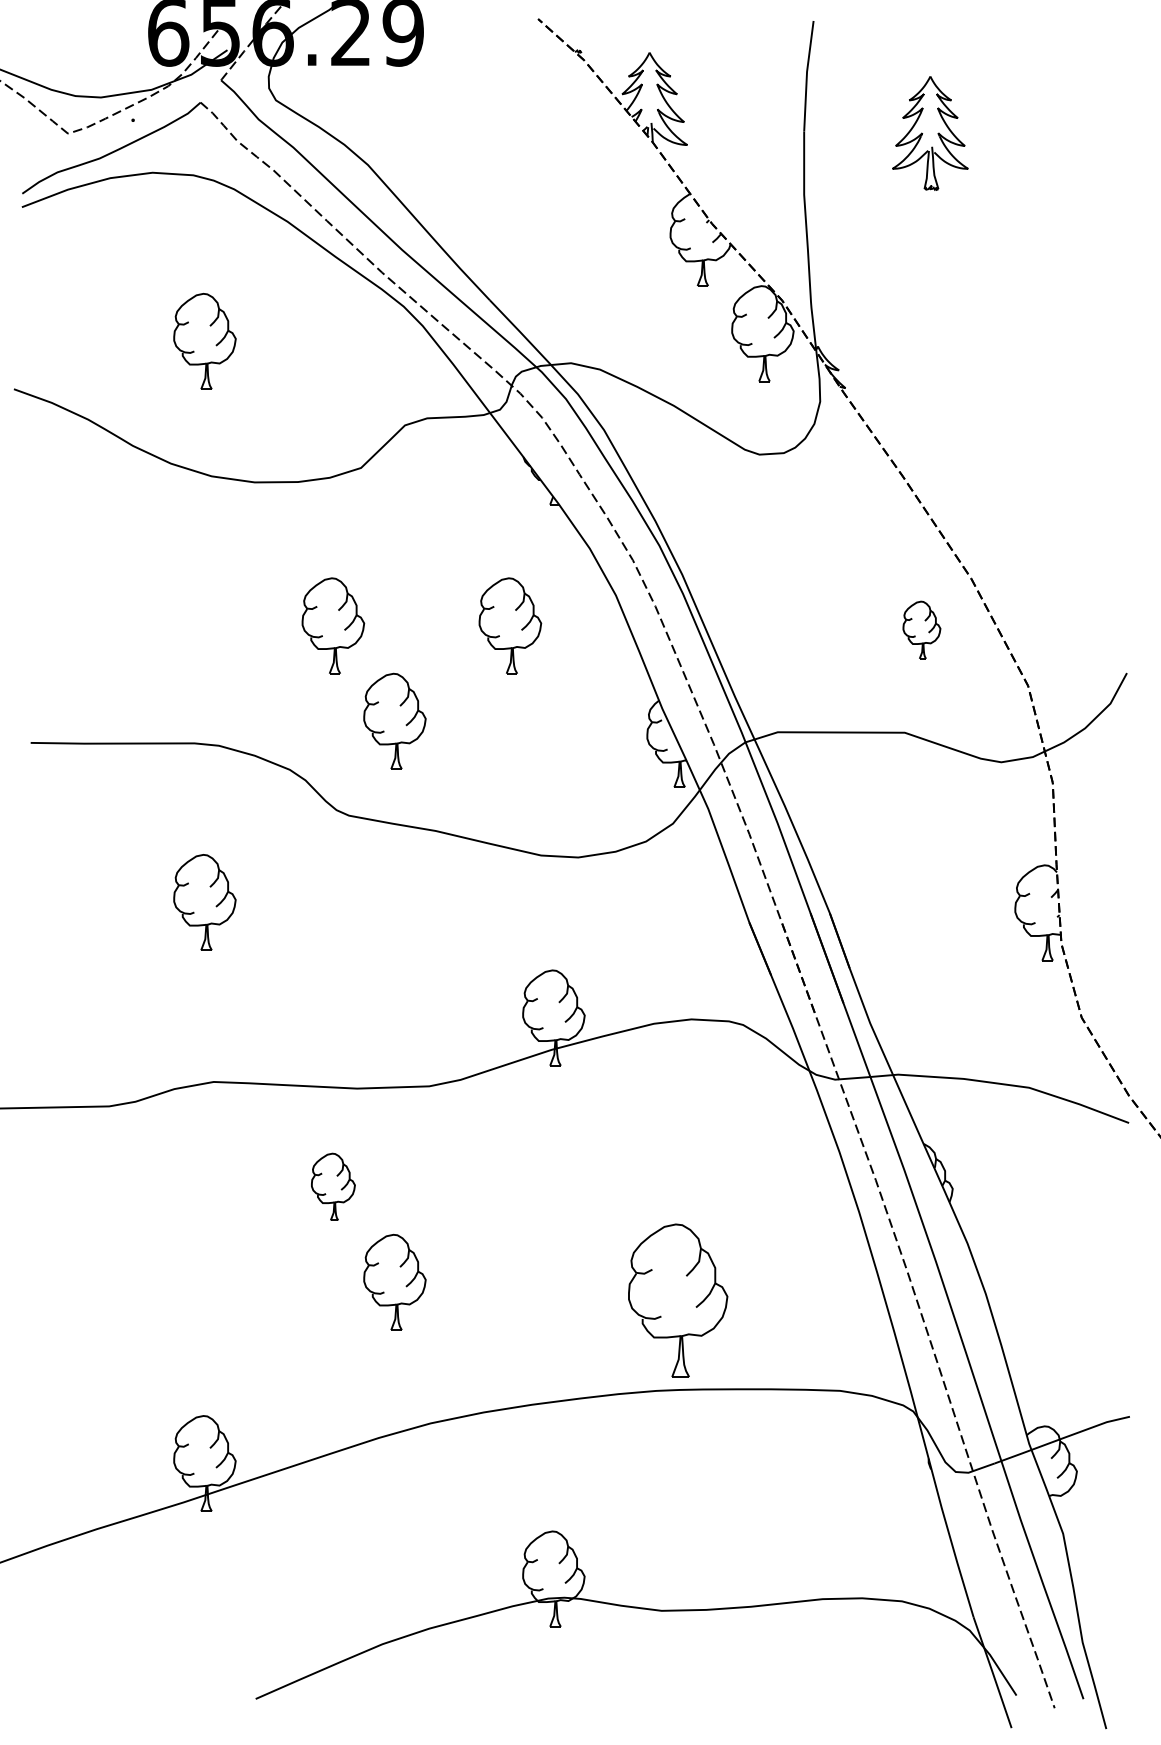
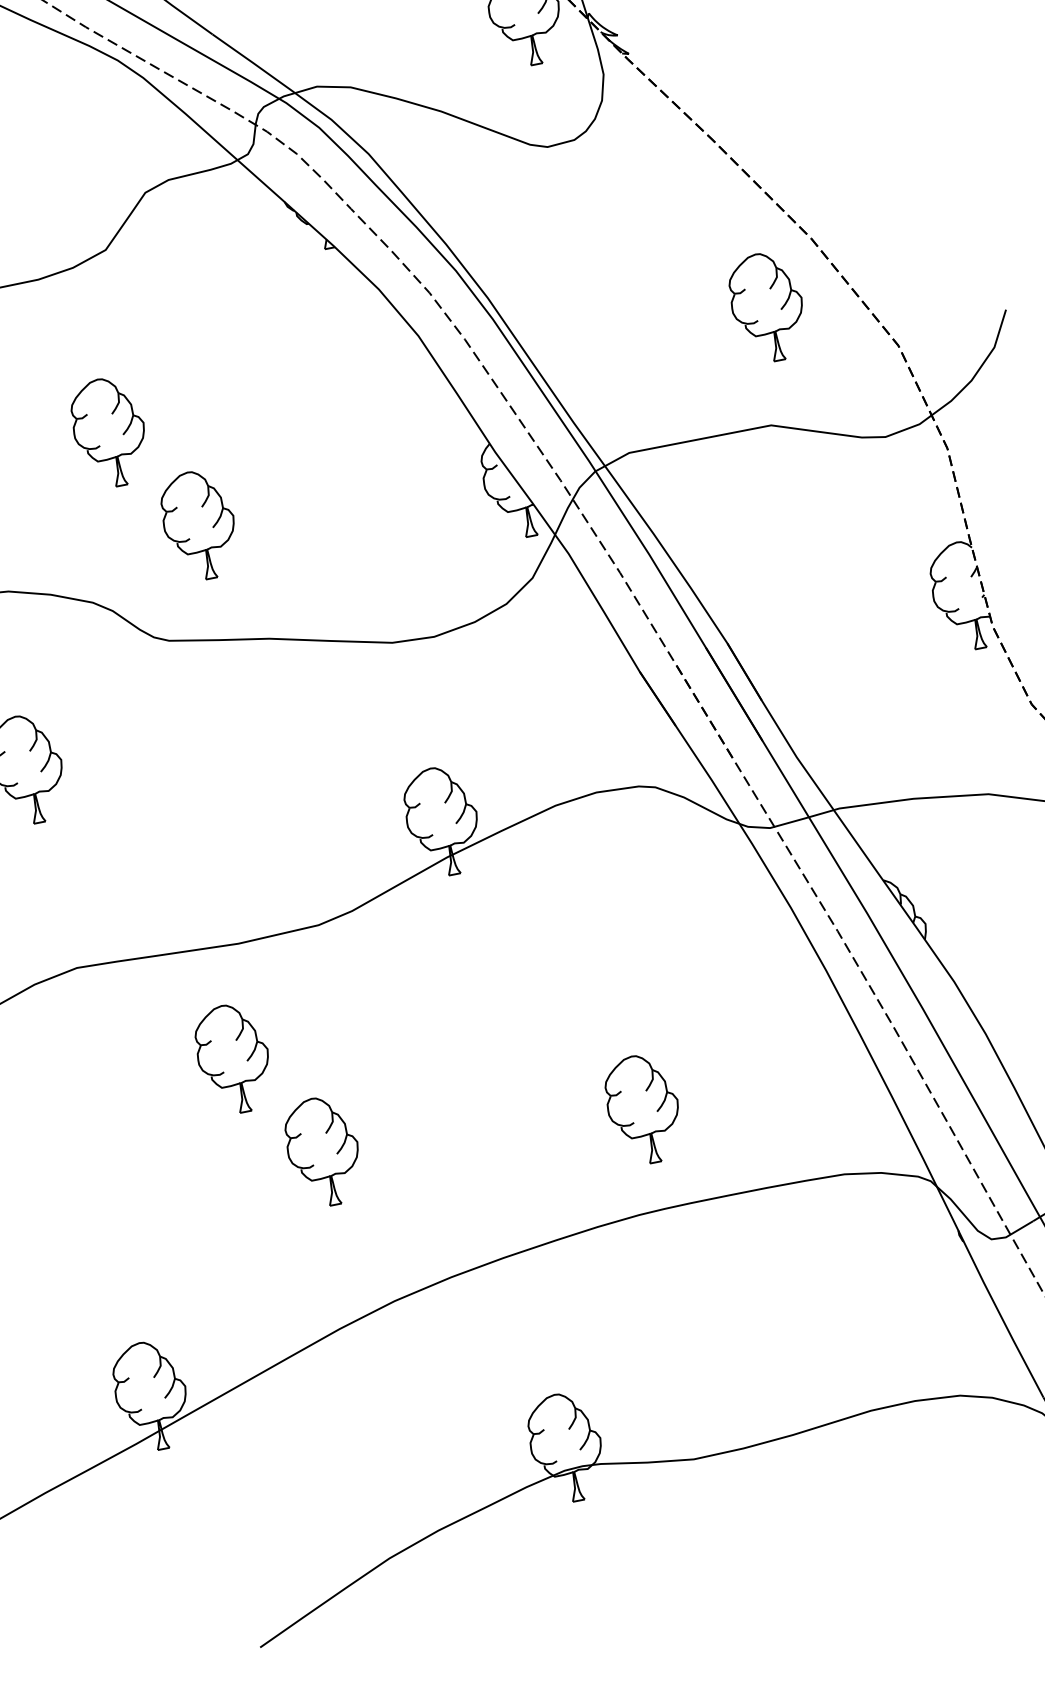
part: (510, 625) -> (307, 392), removed
part: (921, 629) -> (767, 306), size x1.67
part: (333, 1186) -> (233, 1058), size x1.43
part: (677, 1300) -> (642, 1109), size x0.62

